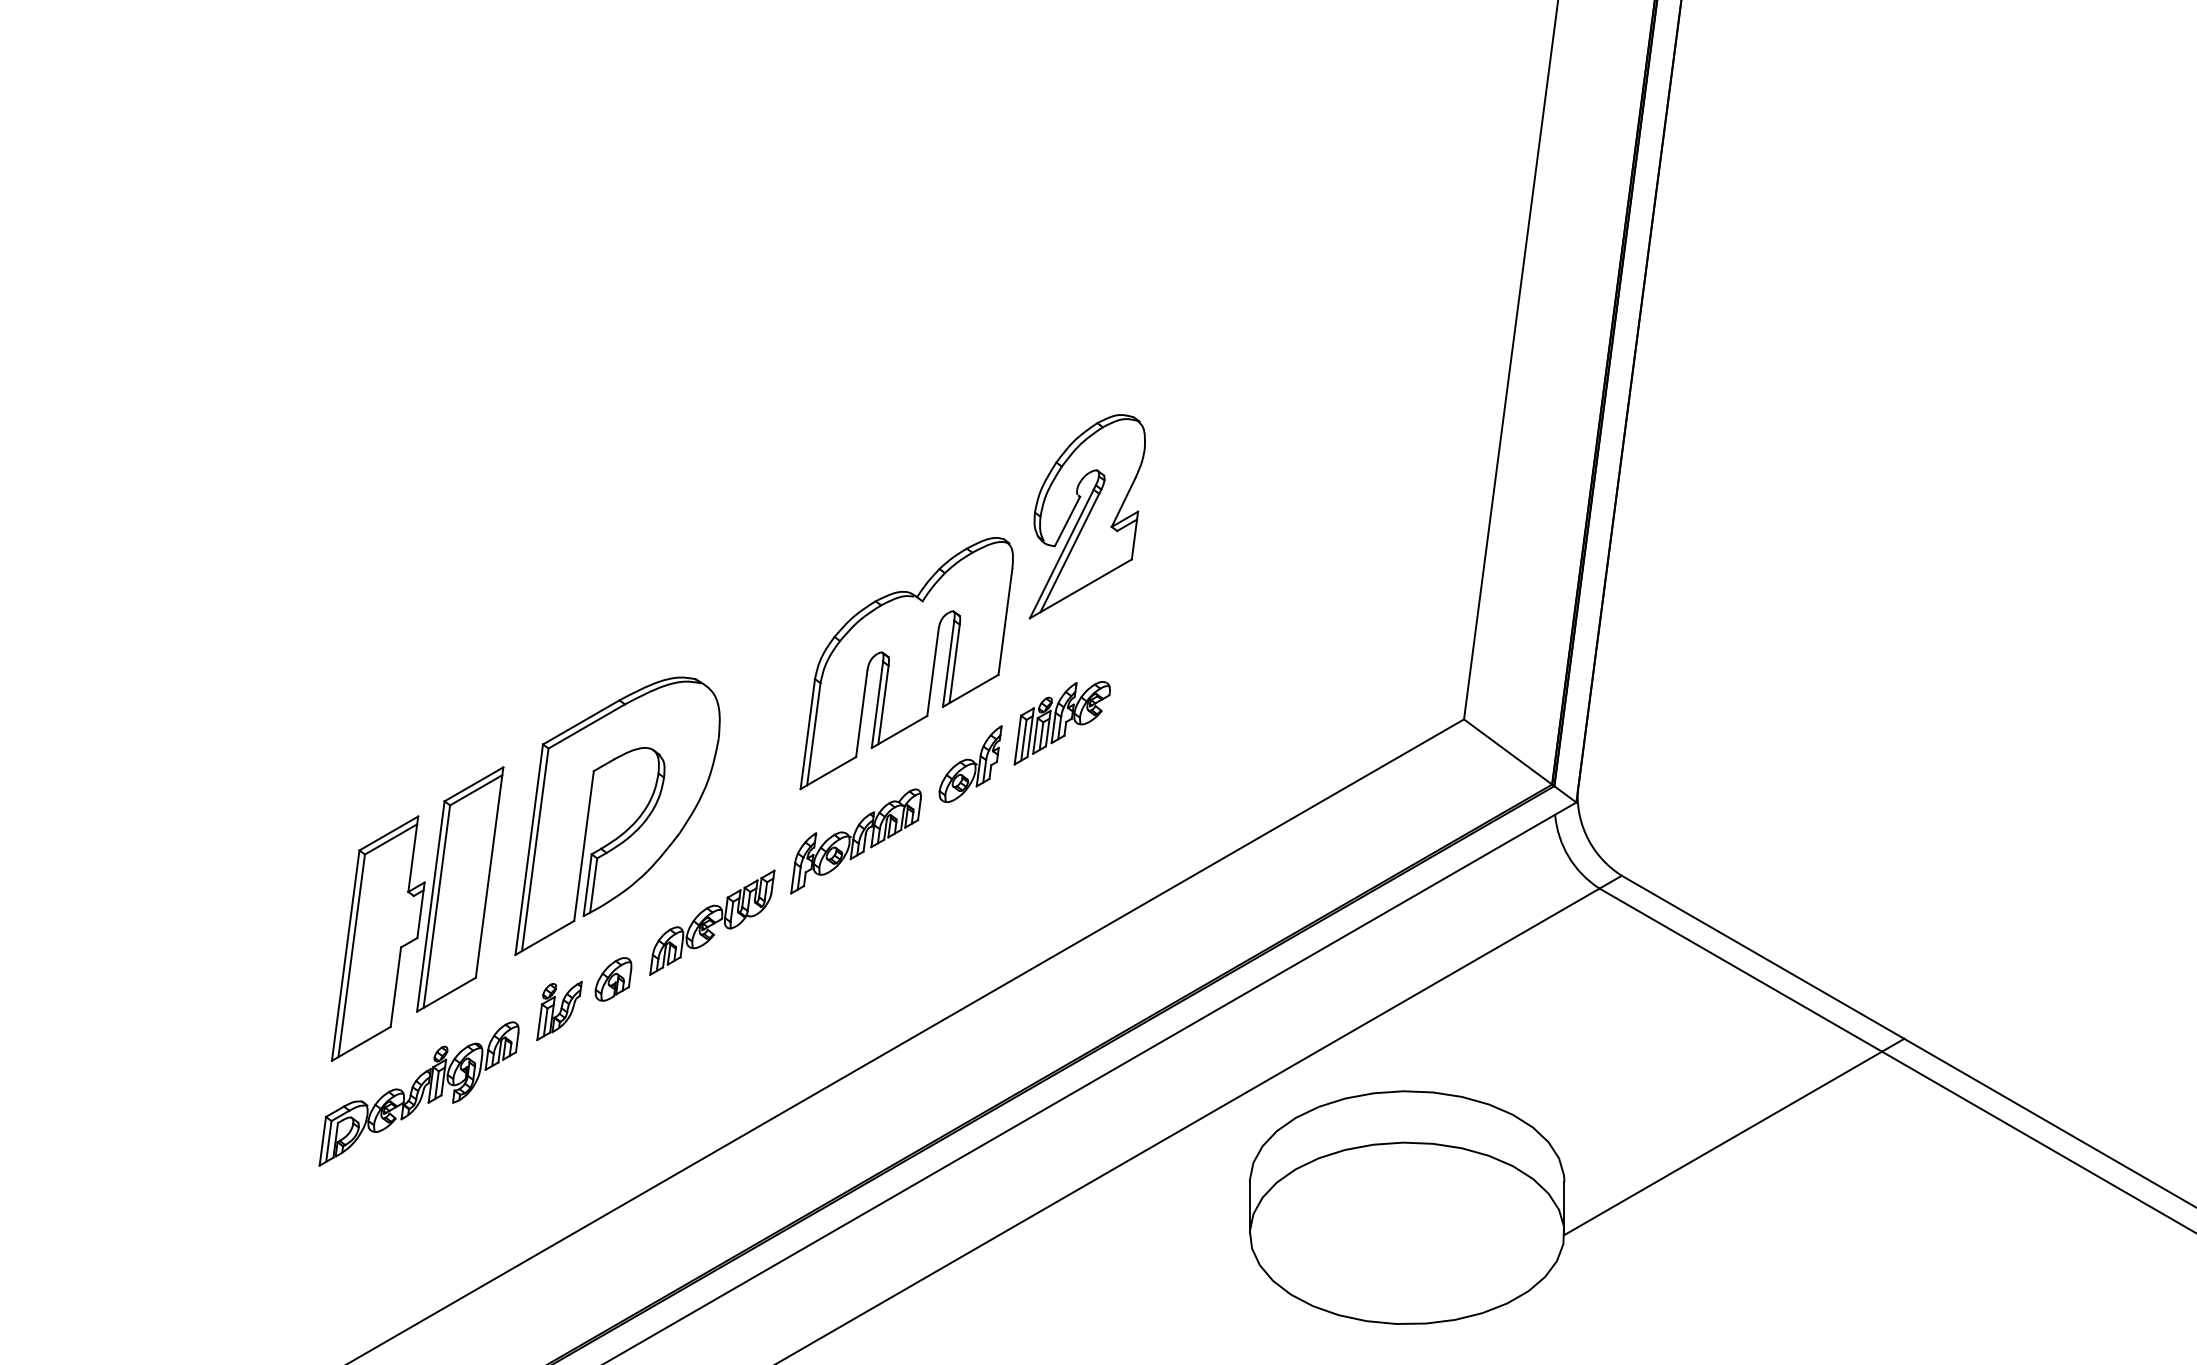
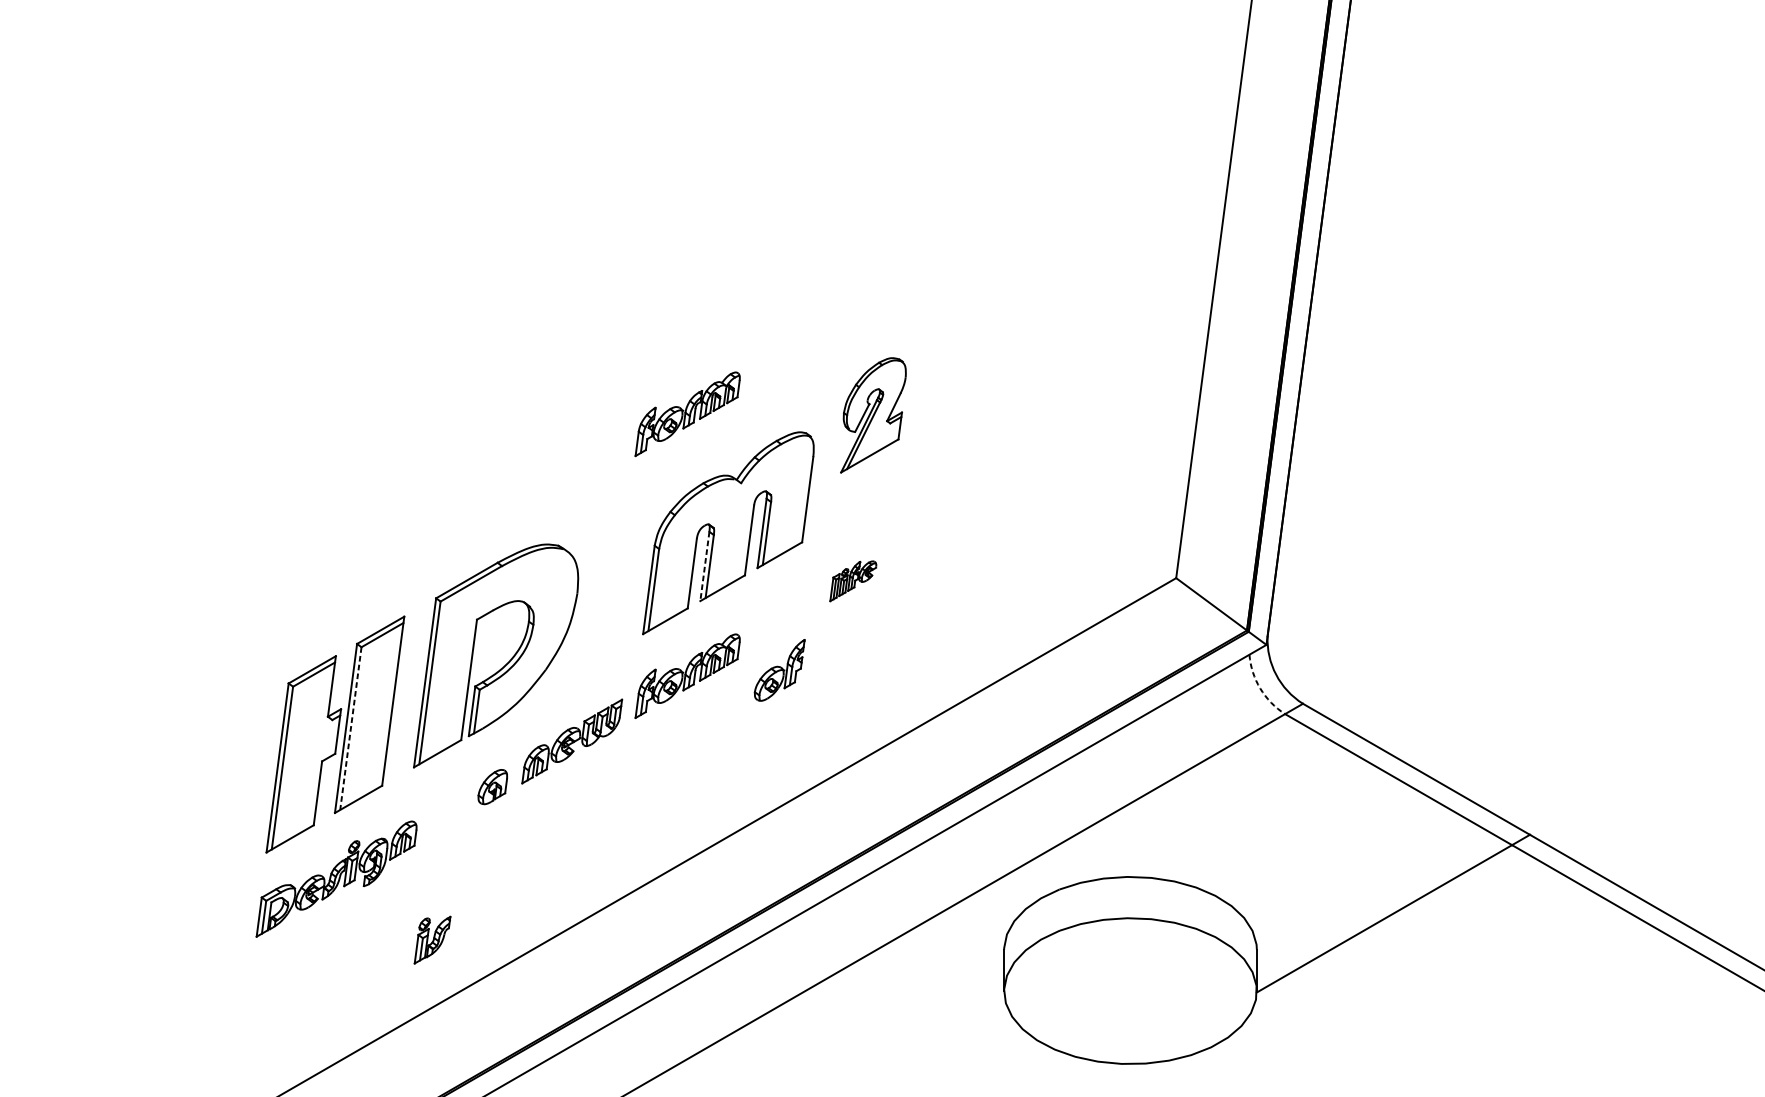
part: (855, 515) -> (687, 414), added
part: (1086, 516) -> (872, 415), size x0.7
line: (877, 705) -> (704, 566), solid -> dashed
part: (1061, 723) -> (852, 581), size x0.6
part: (970, 763) -> (779, 669), moved
arc: (1568, 856) -> (1260, 688), solid -> dashed
line: (436, 907) -> (350, 729), solid -> dashed
part: (559, 1010) -> (432, 939), moved

